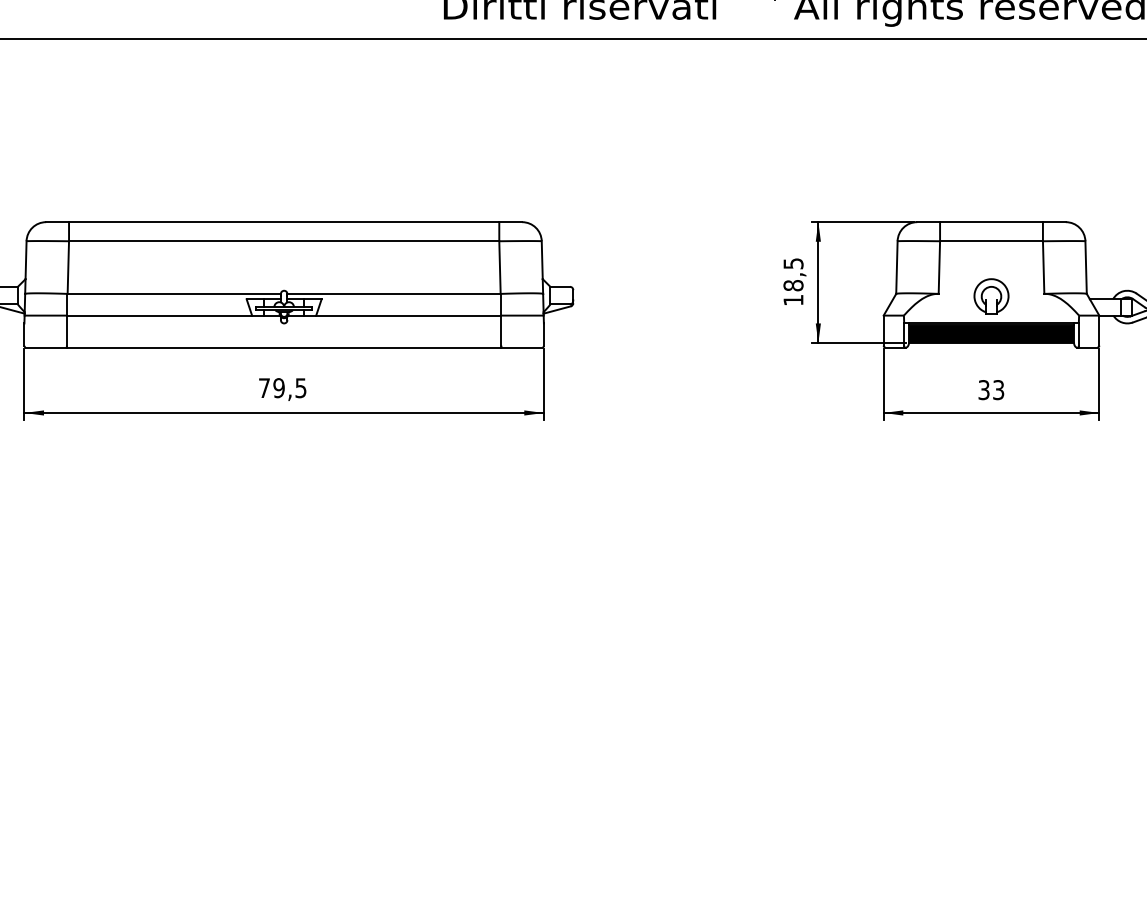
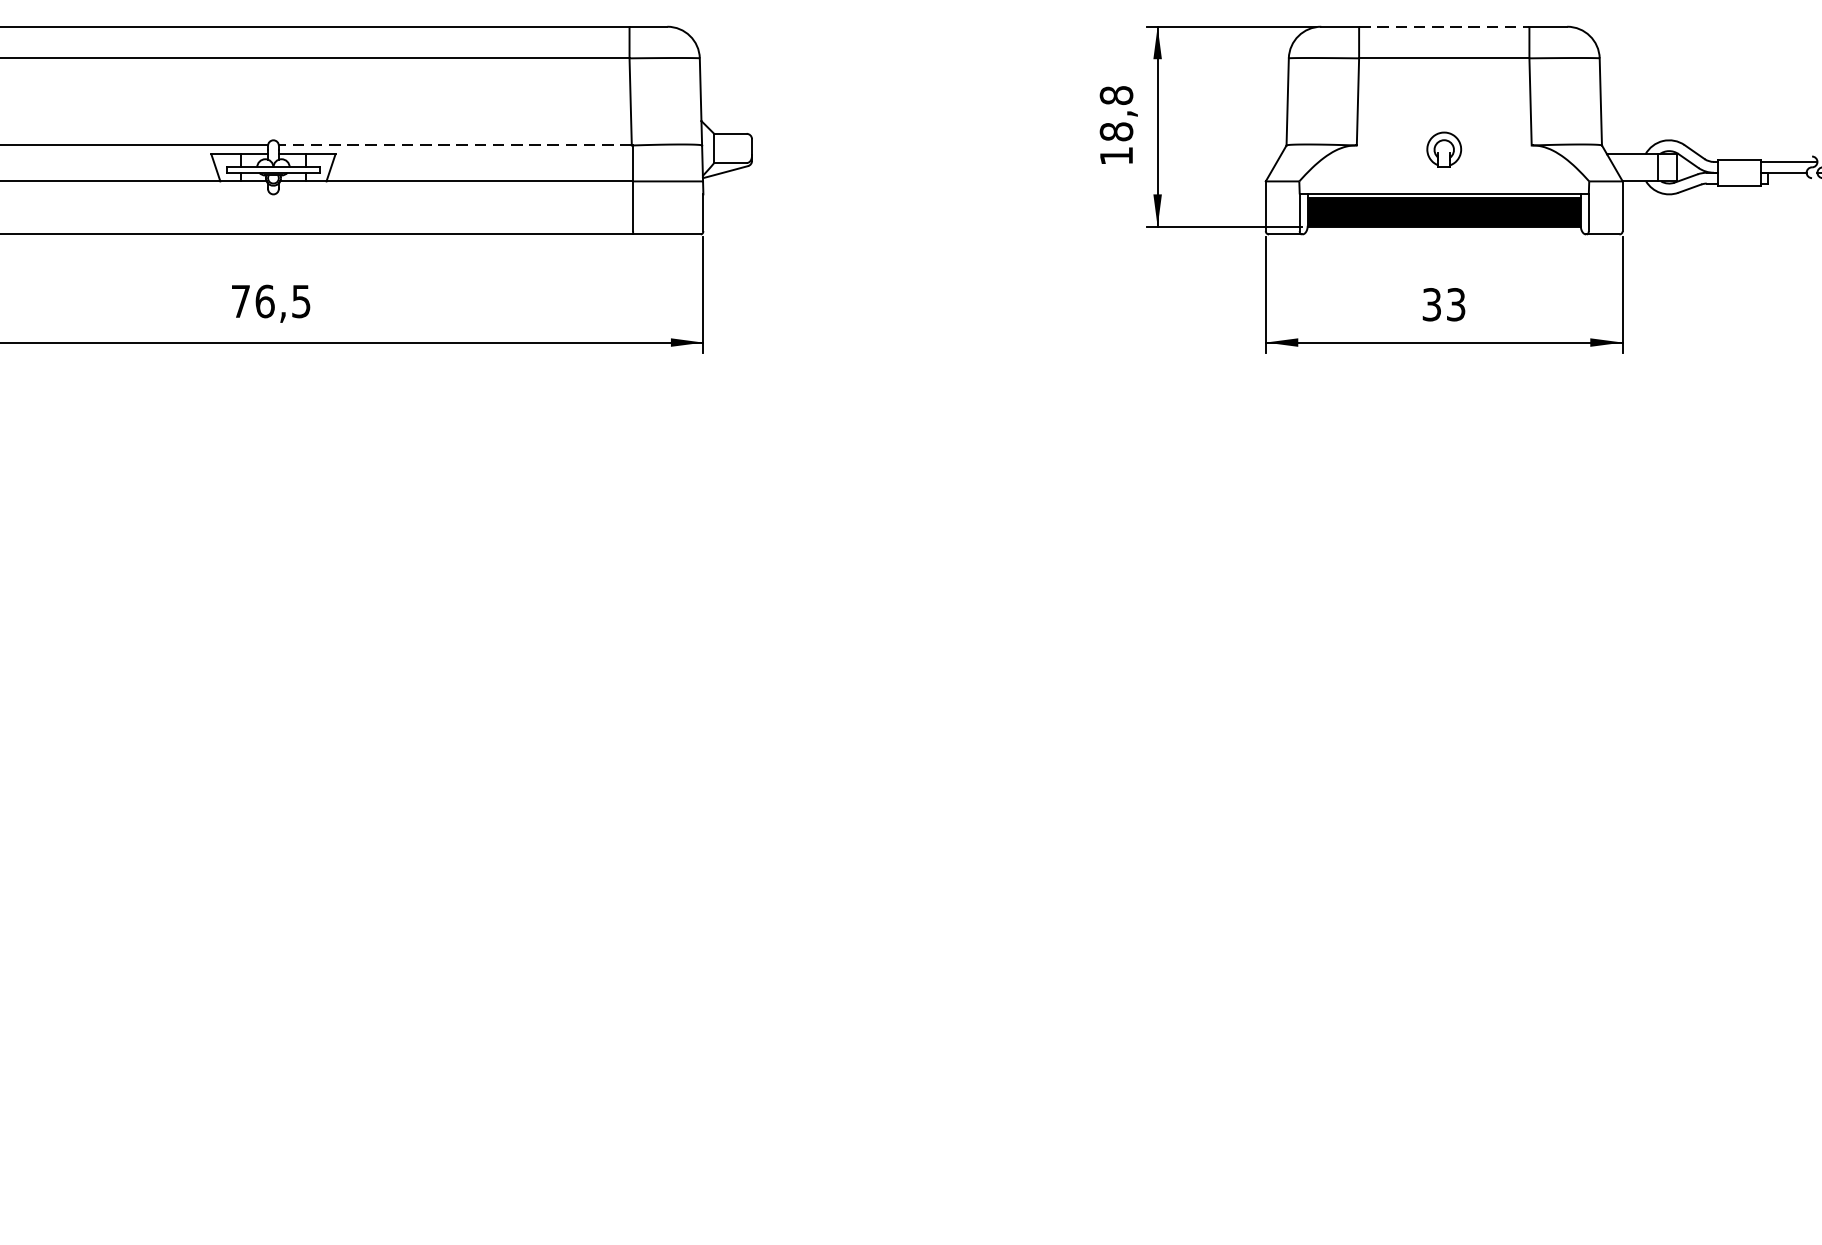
line: (992, 222) -> (1445, 27), solid -> dashed
text: (793, 263) -> (1116, 95), 18,5 -> 18,8
line: (394, 293) -> (456, 144), solid -> dashed
part: (991, 296) -> (1444, 149), size x0.6
text: (278, 388) -> (264, 302), 79,5 -> 76,5

